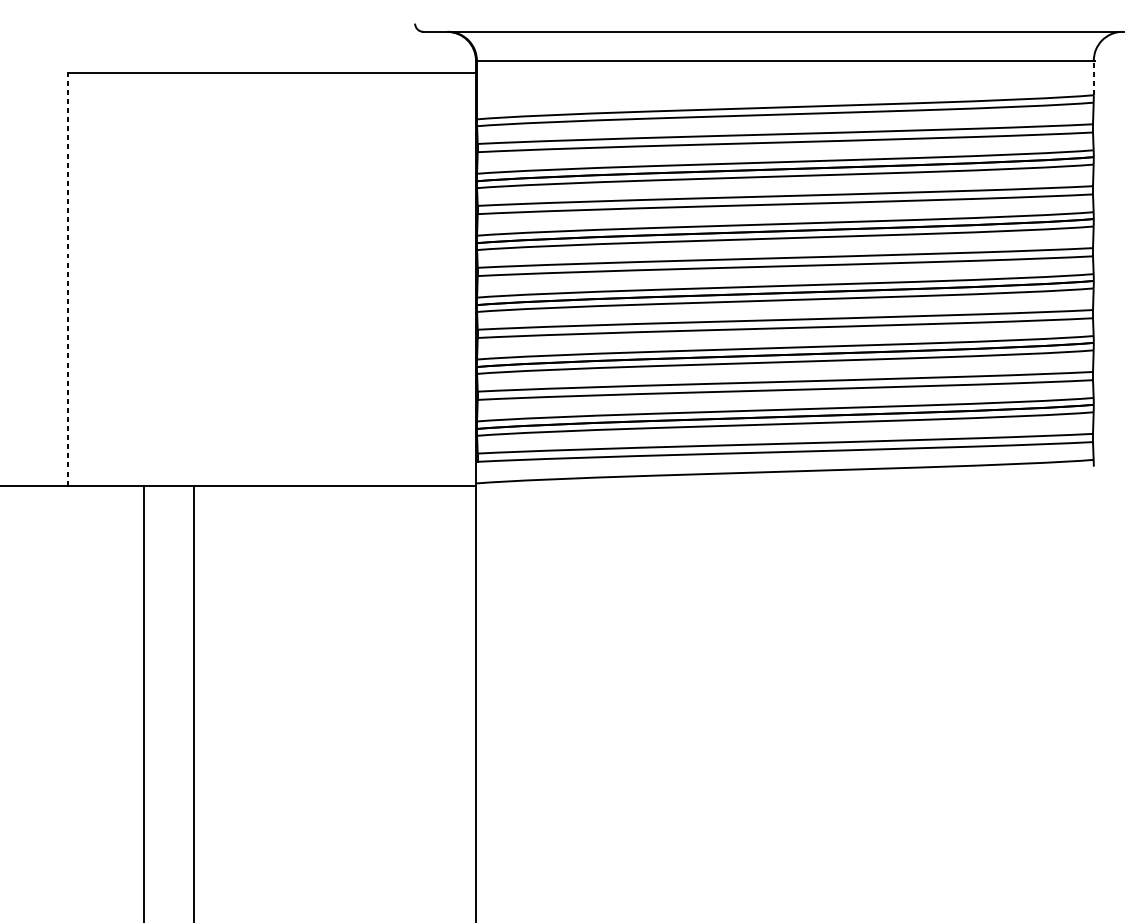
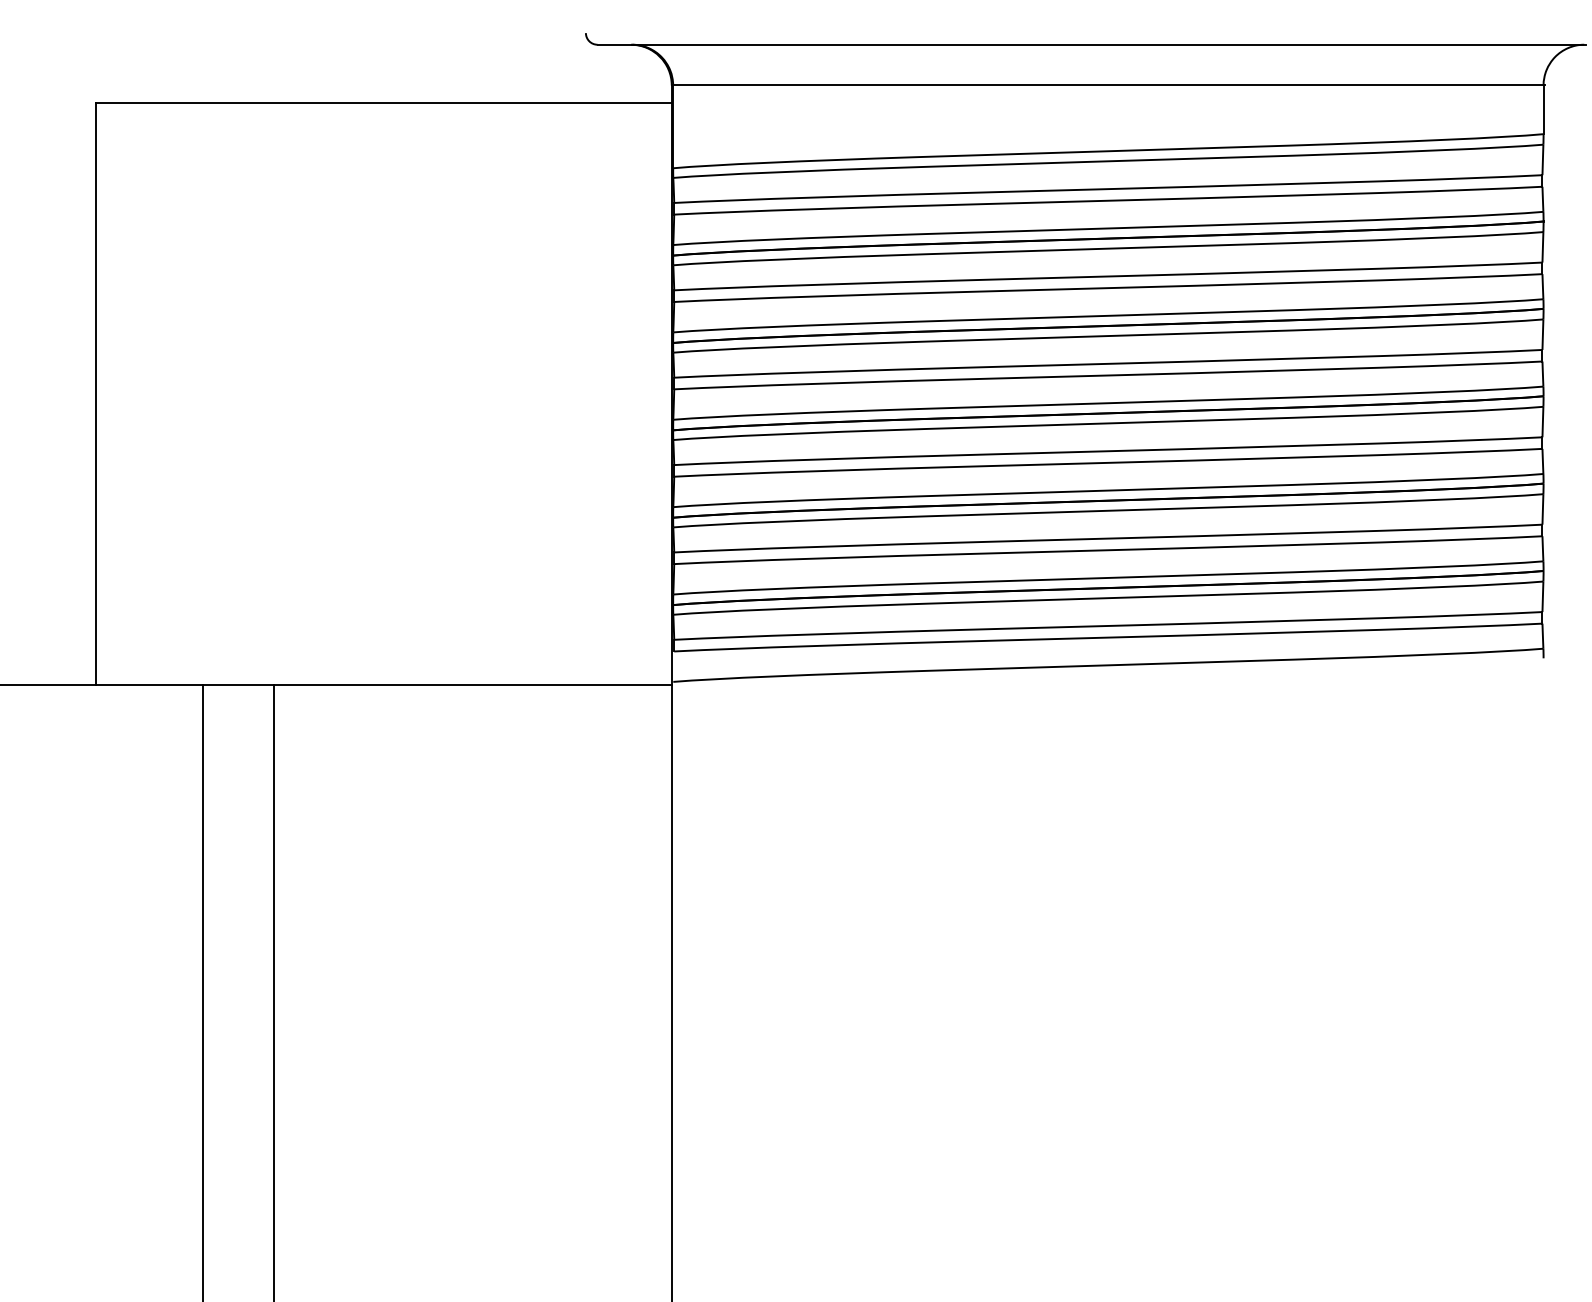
line: (1093, 77) -> (1543, 109), dashed -> solid
line: (67, 279) -> (95, 393), dashed -> solid

